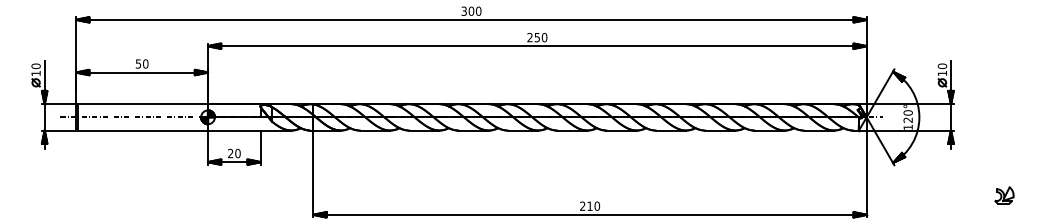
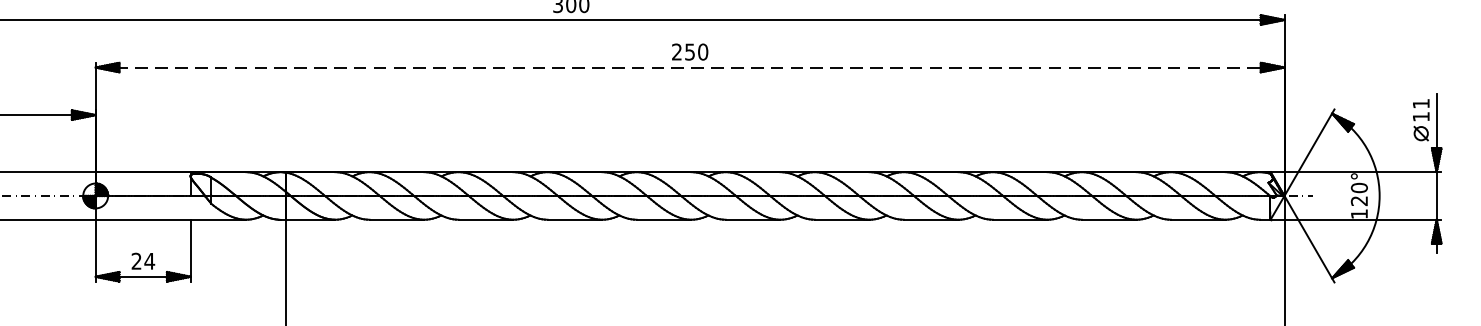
line: (537, 46) -> (690, 68), solid -> dashed
text: (942, 66) -> (1421, 104), 10 -> 11
text: (237, 153) -> (148, 261), 20 -> 24

